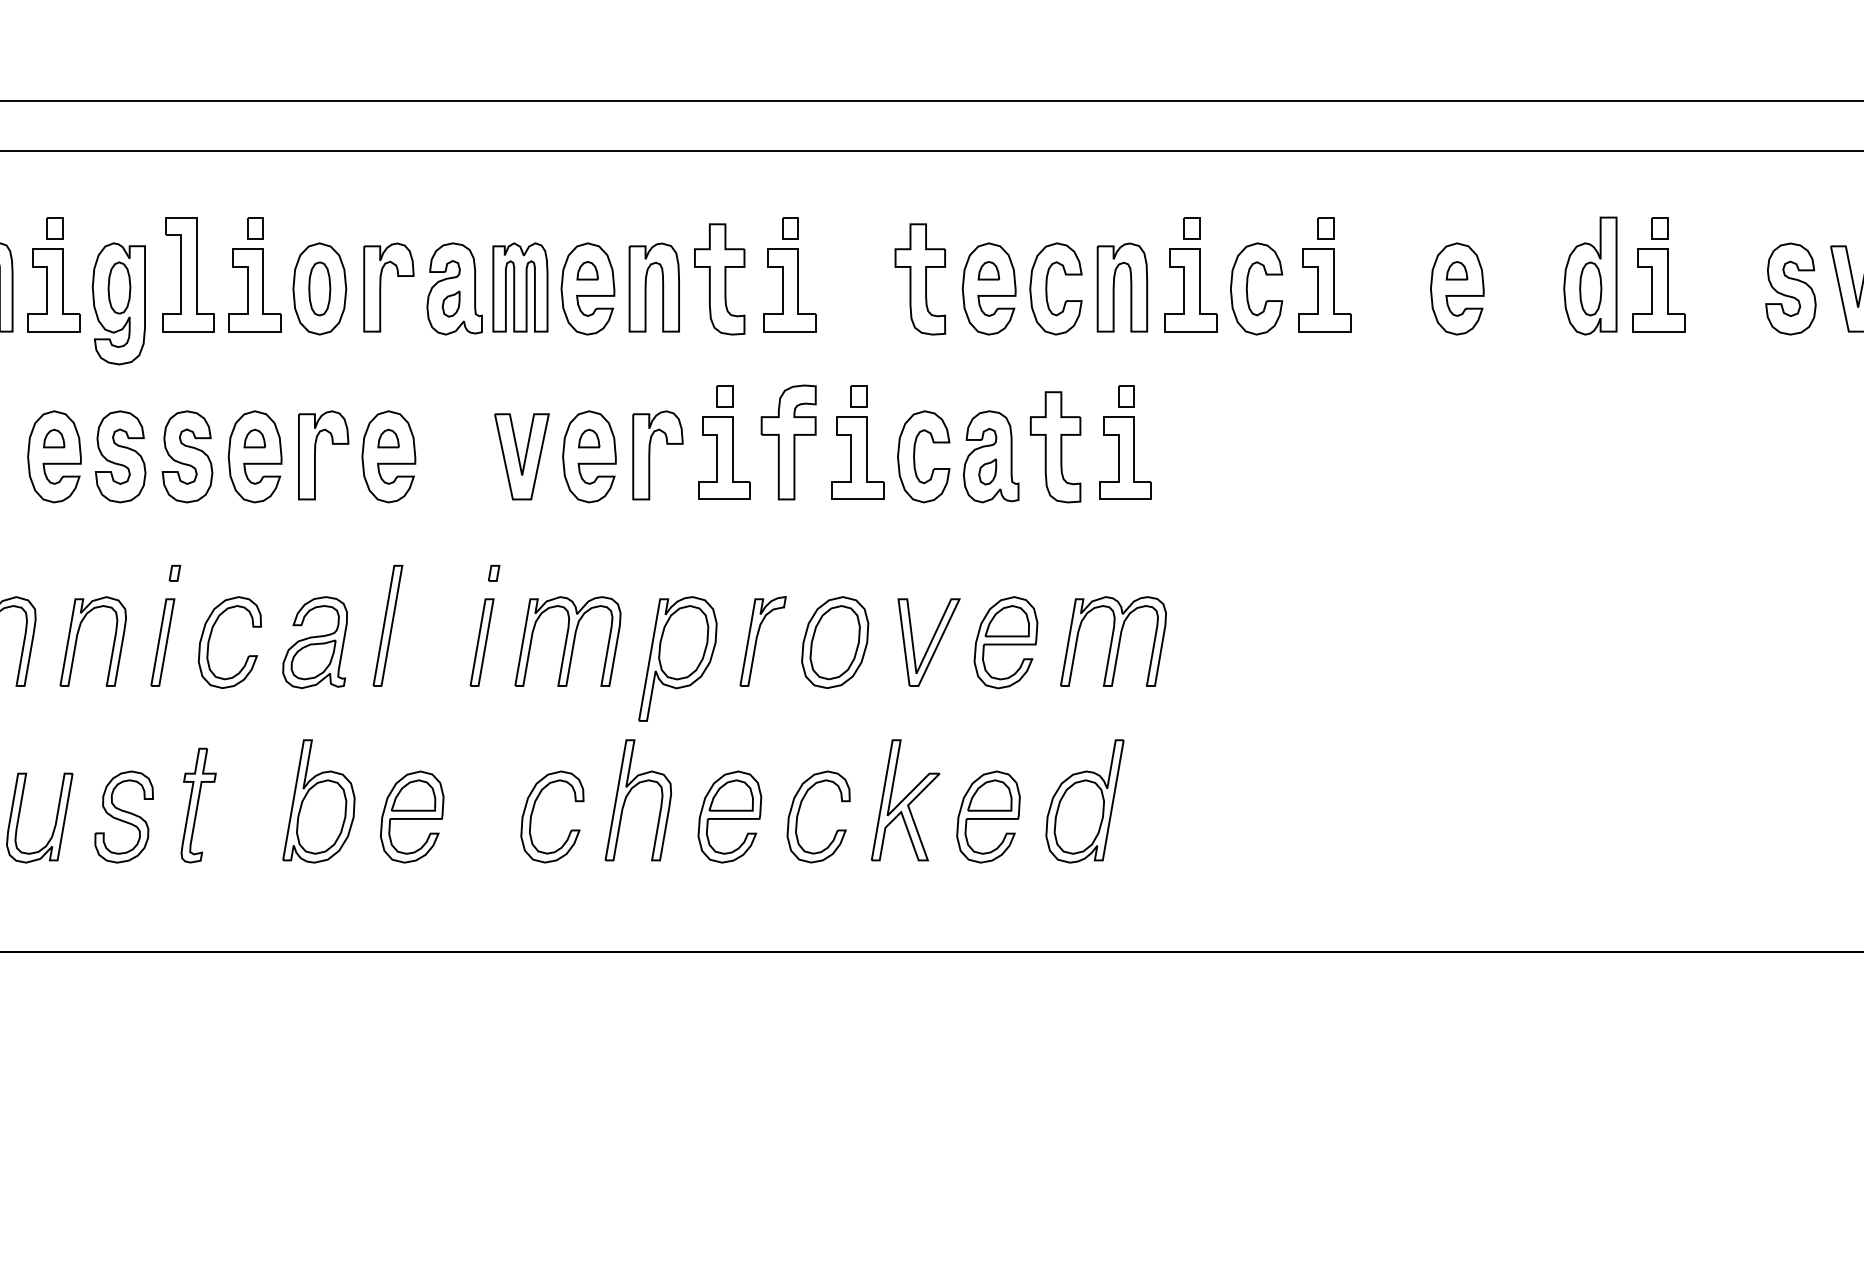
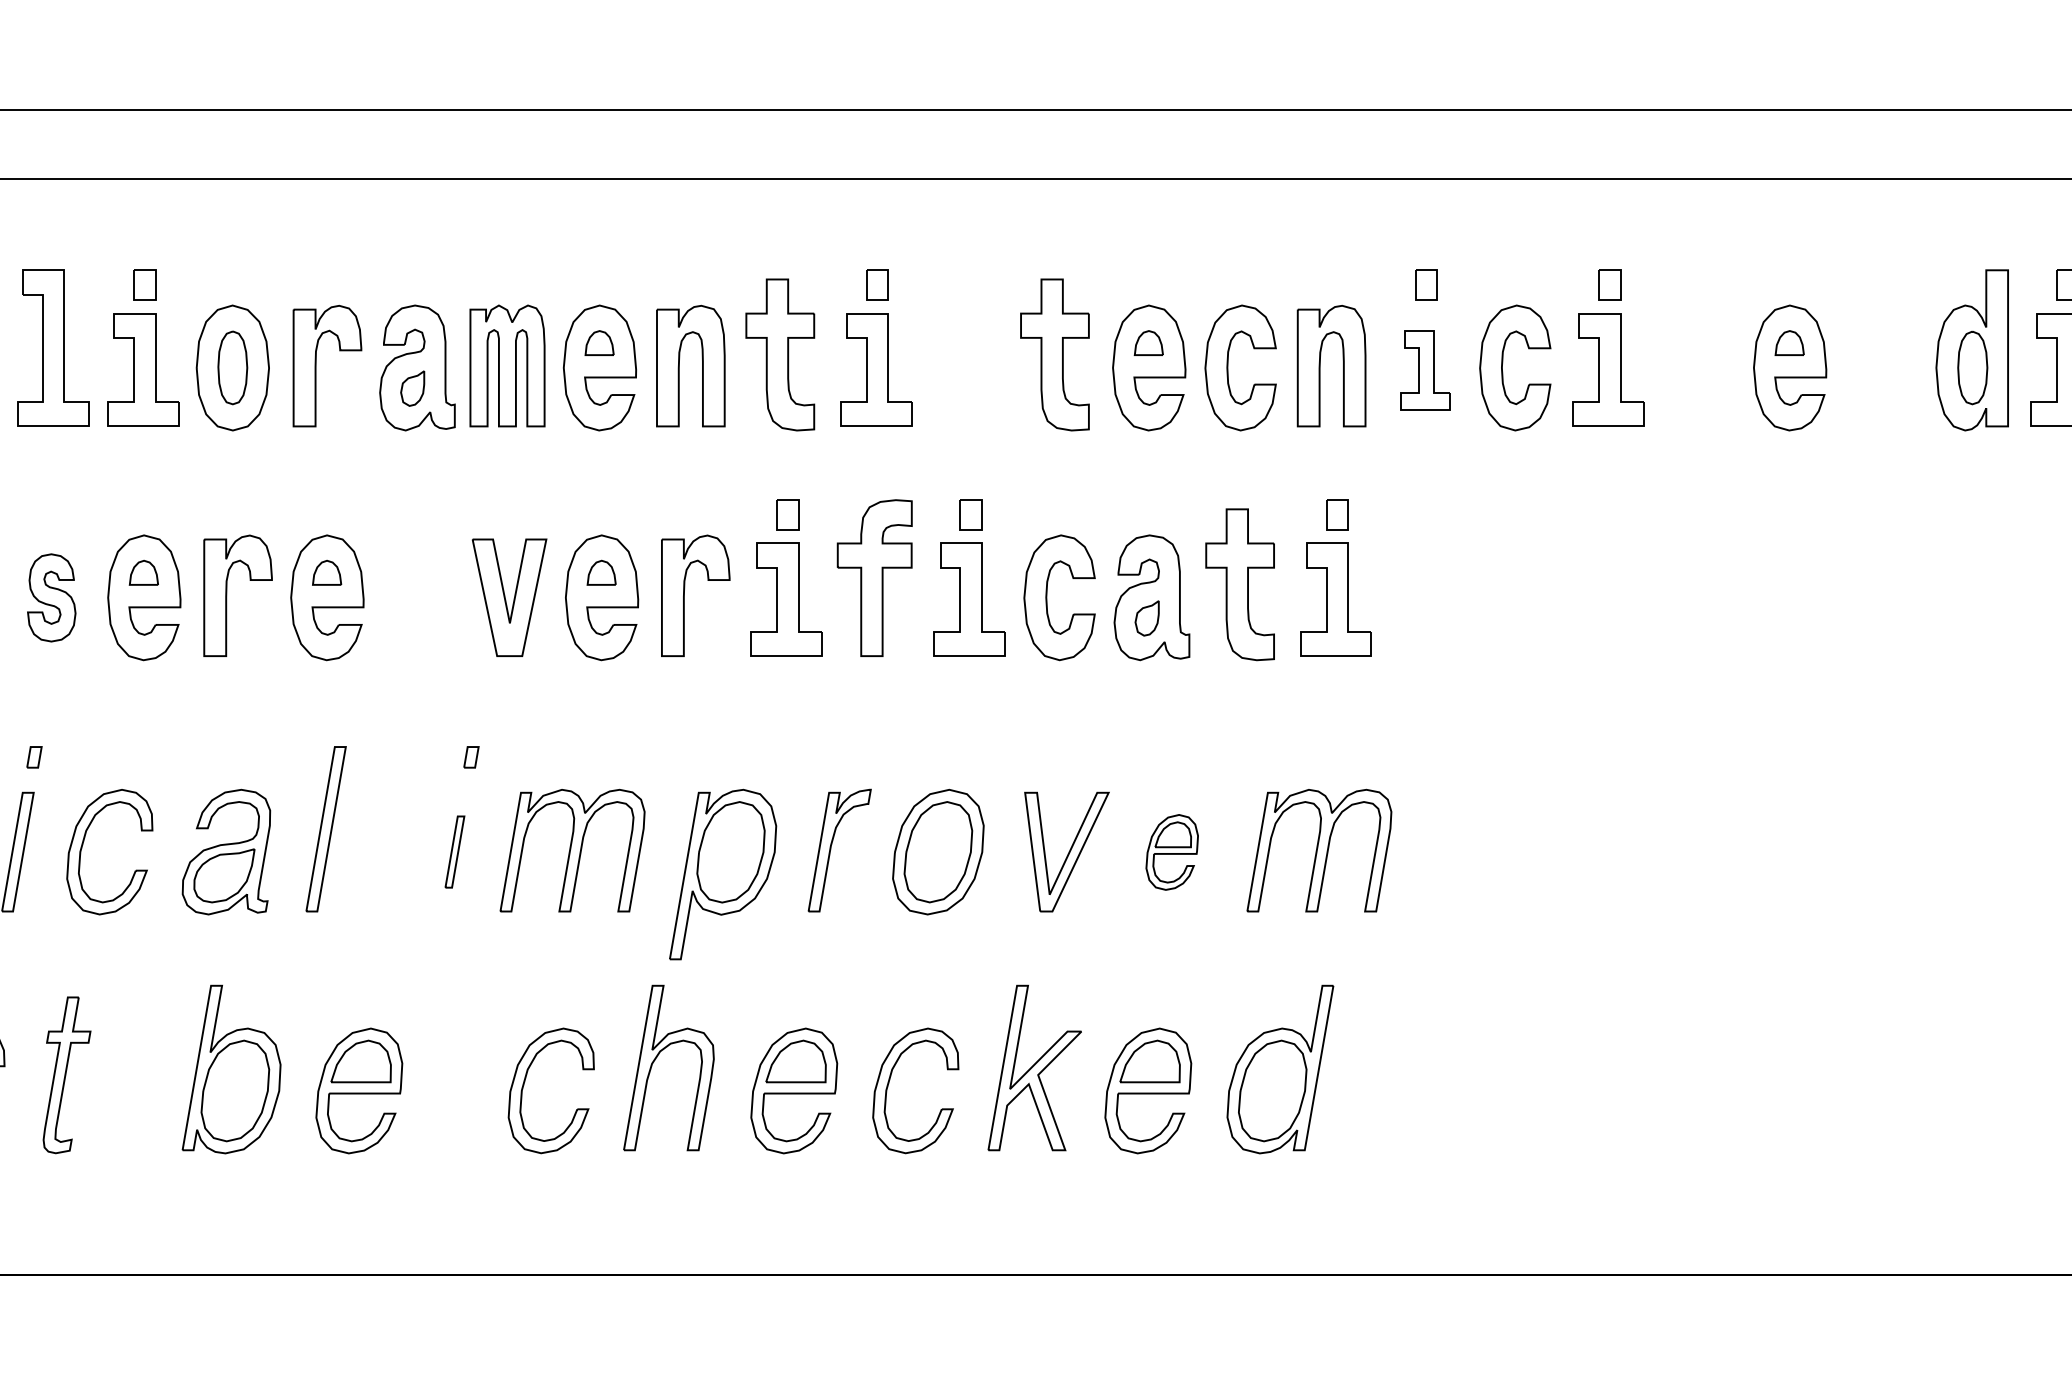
part: (1190, 290) -> (1424, 370), size x0.7
part: (187, 456) -> (51, 597), size x0.7
part: (481, 642) -> (454, 851), size x0.6
part: (1005, 642) -> (1171, 851), size x0.6

